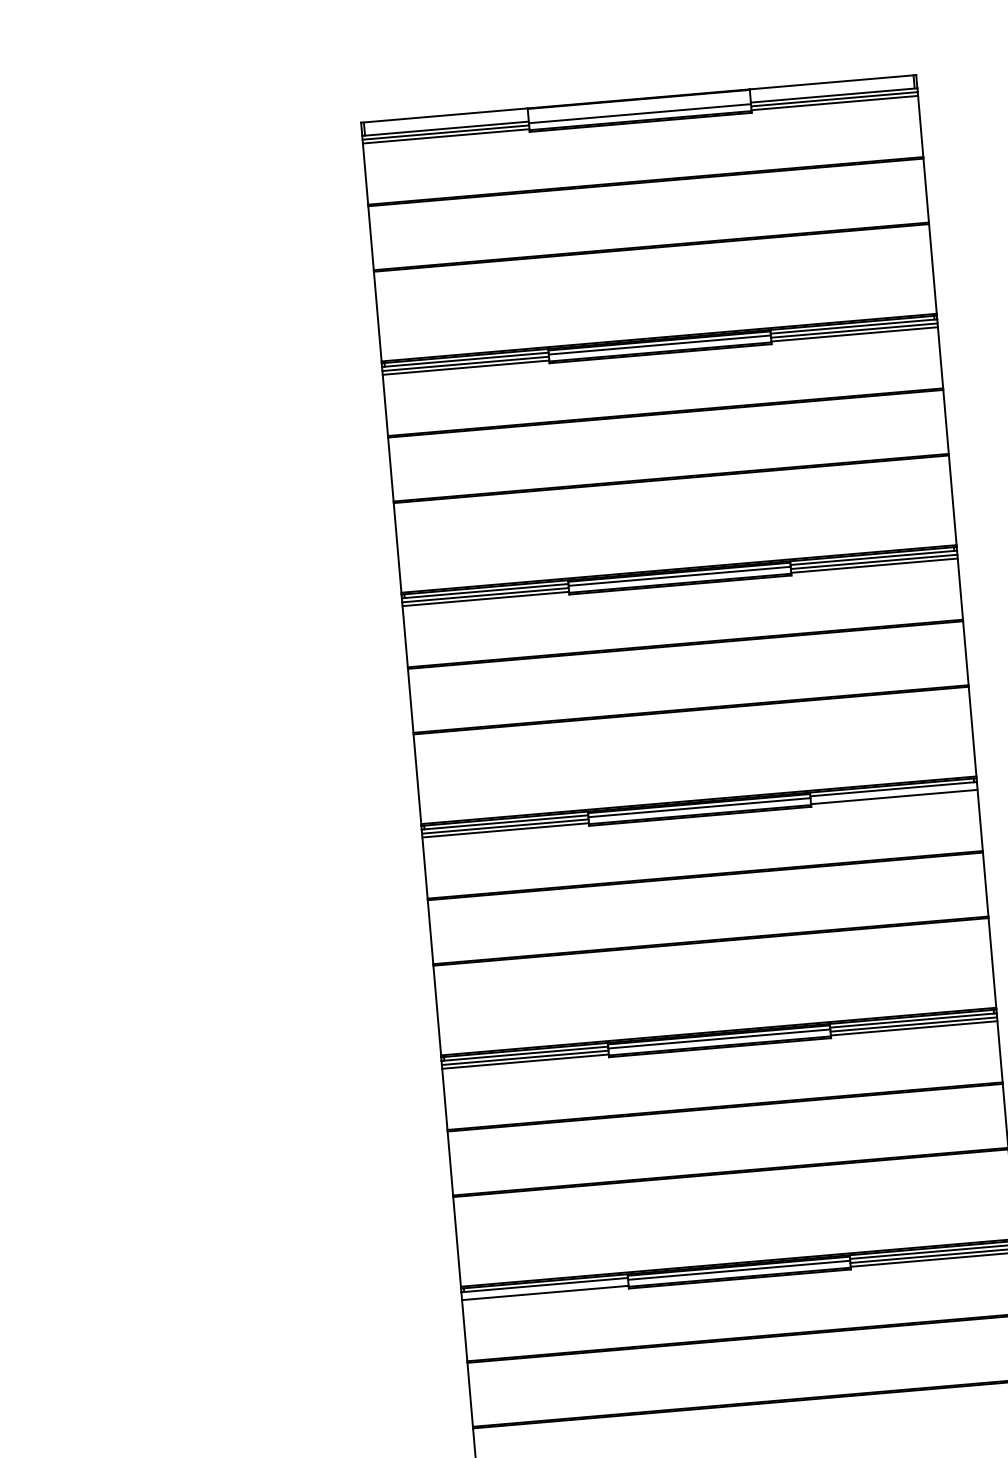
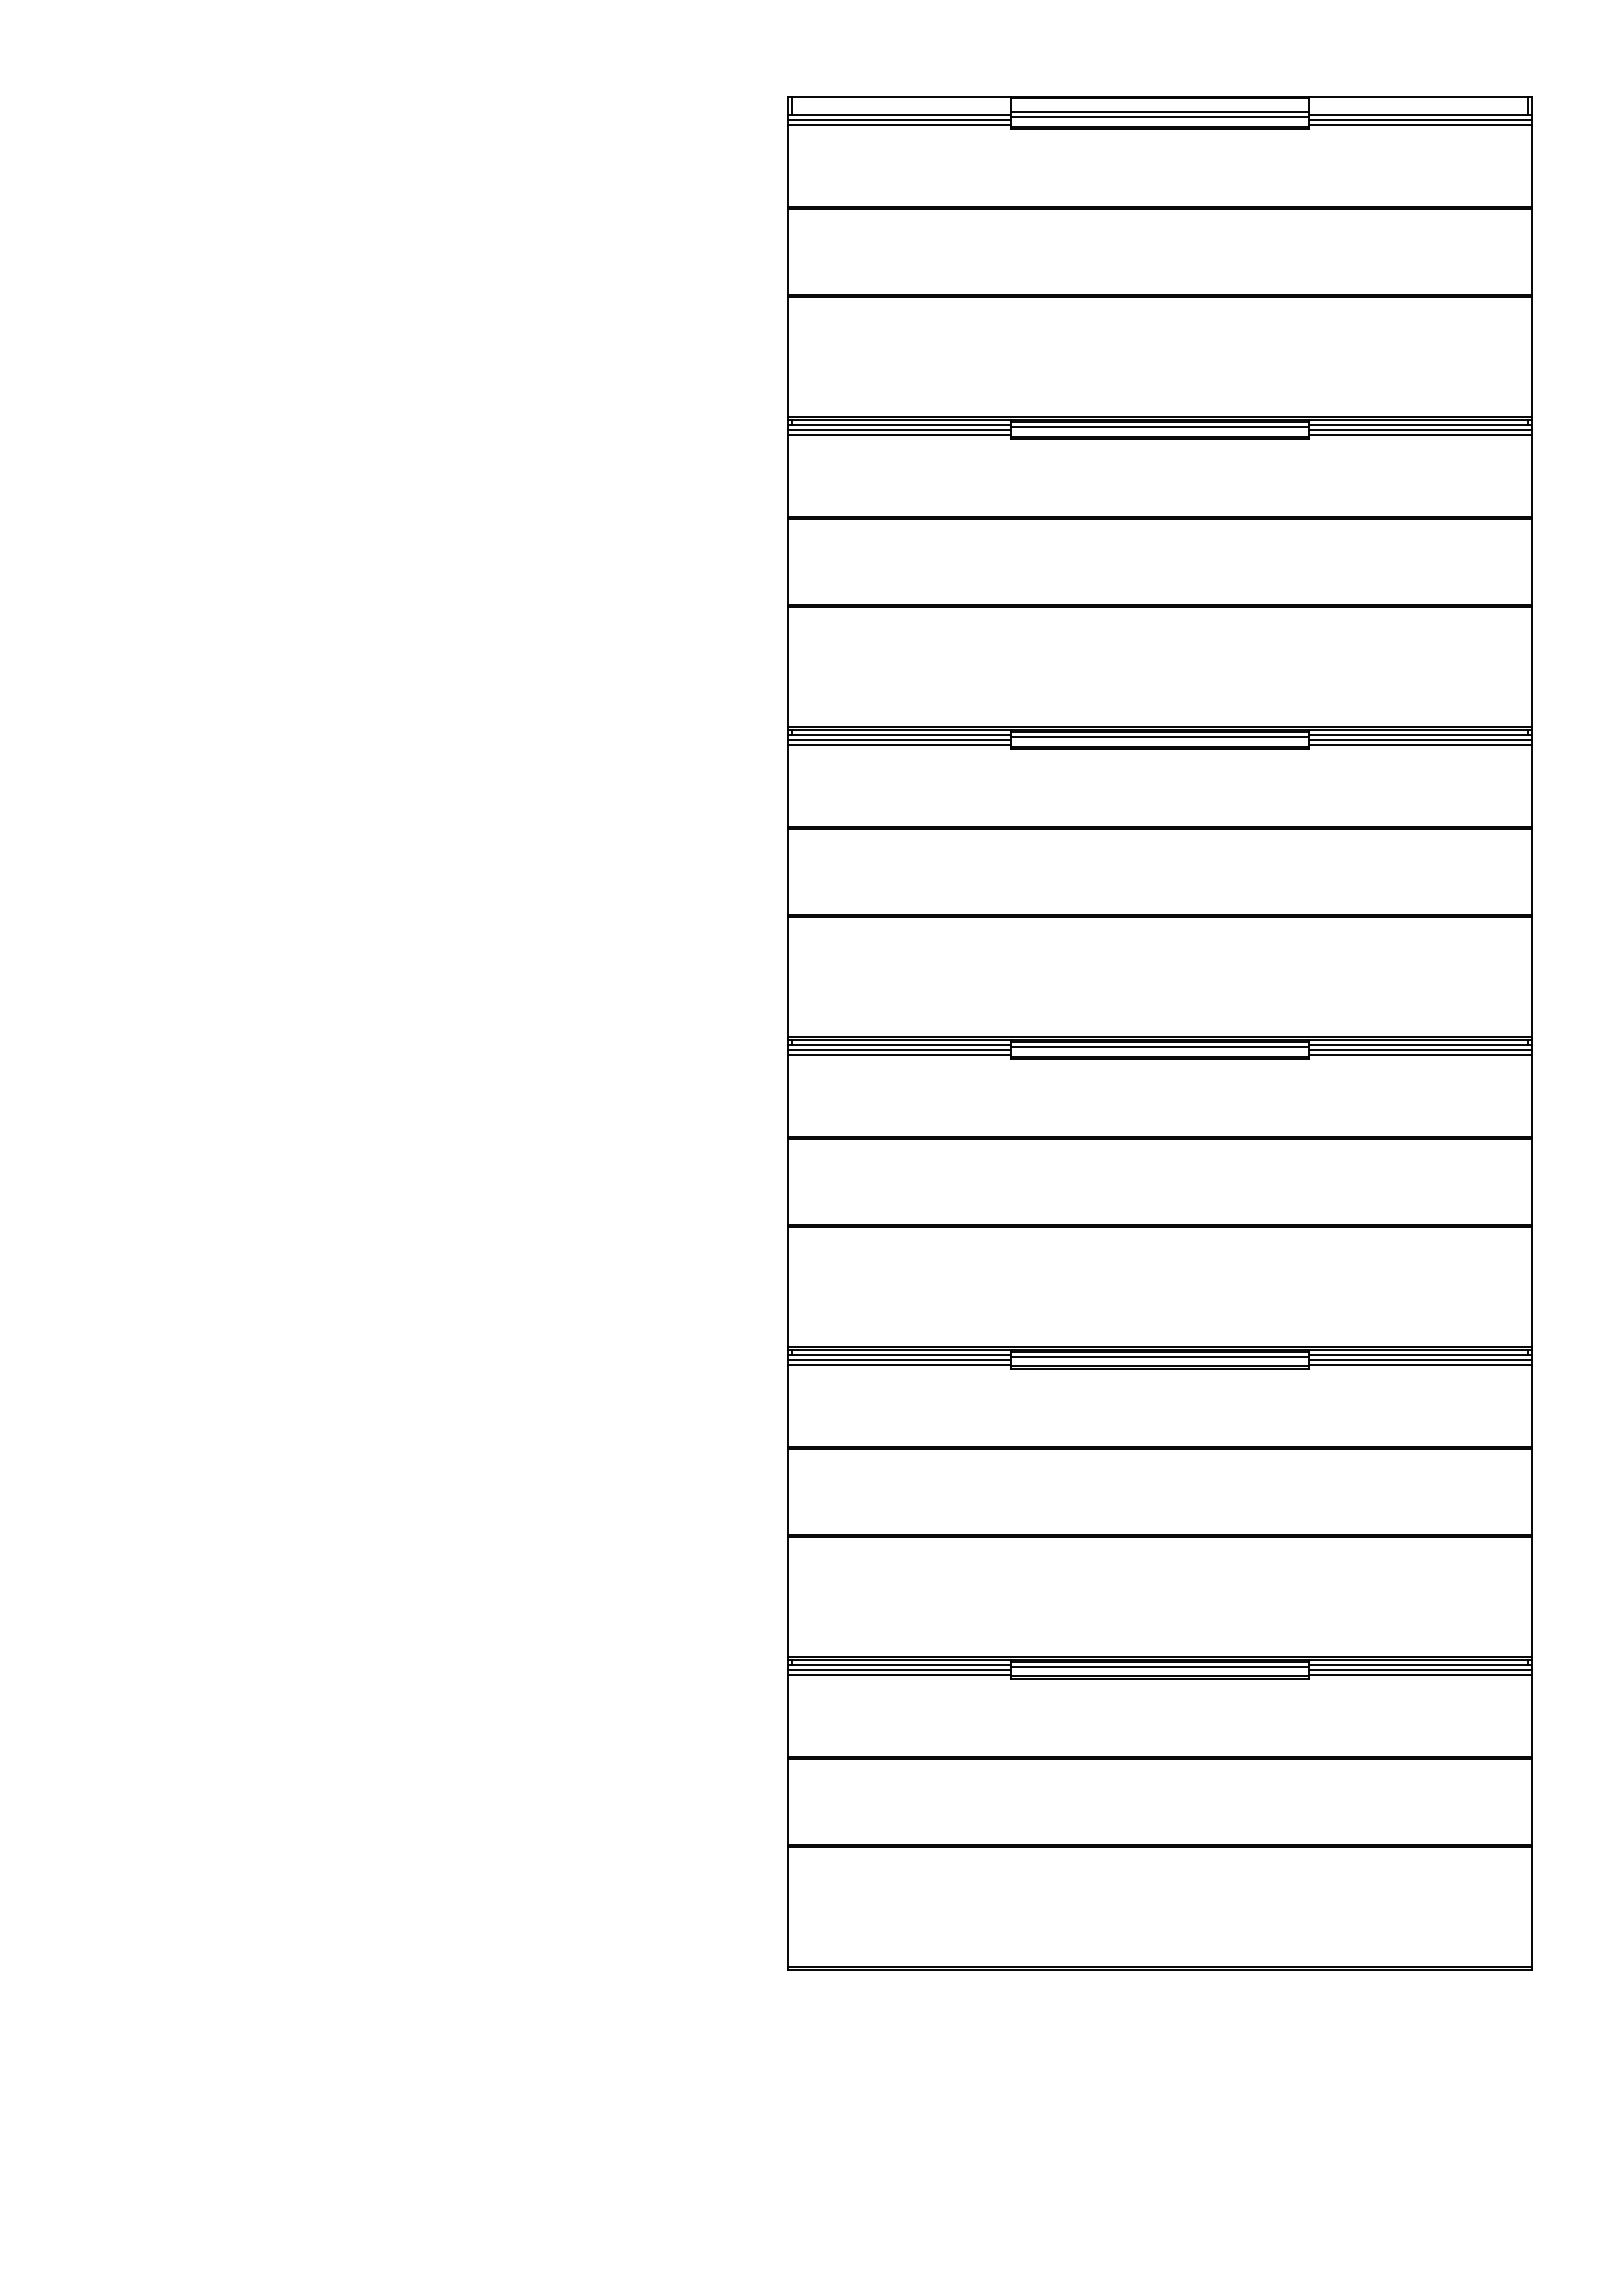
line: (639, 109) -> (1159, 111), added
line: (893, 793) -> (1419, 1050), added
line: (545, 1289) -> (899, 1670), added

